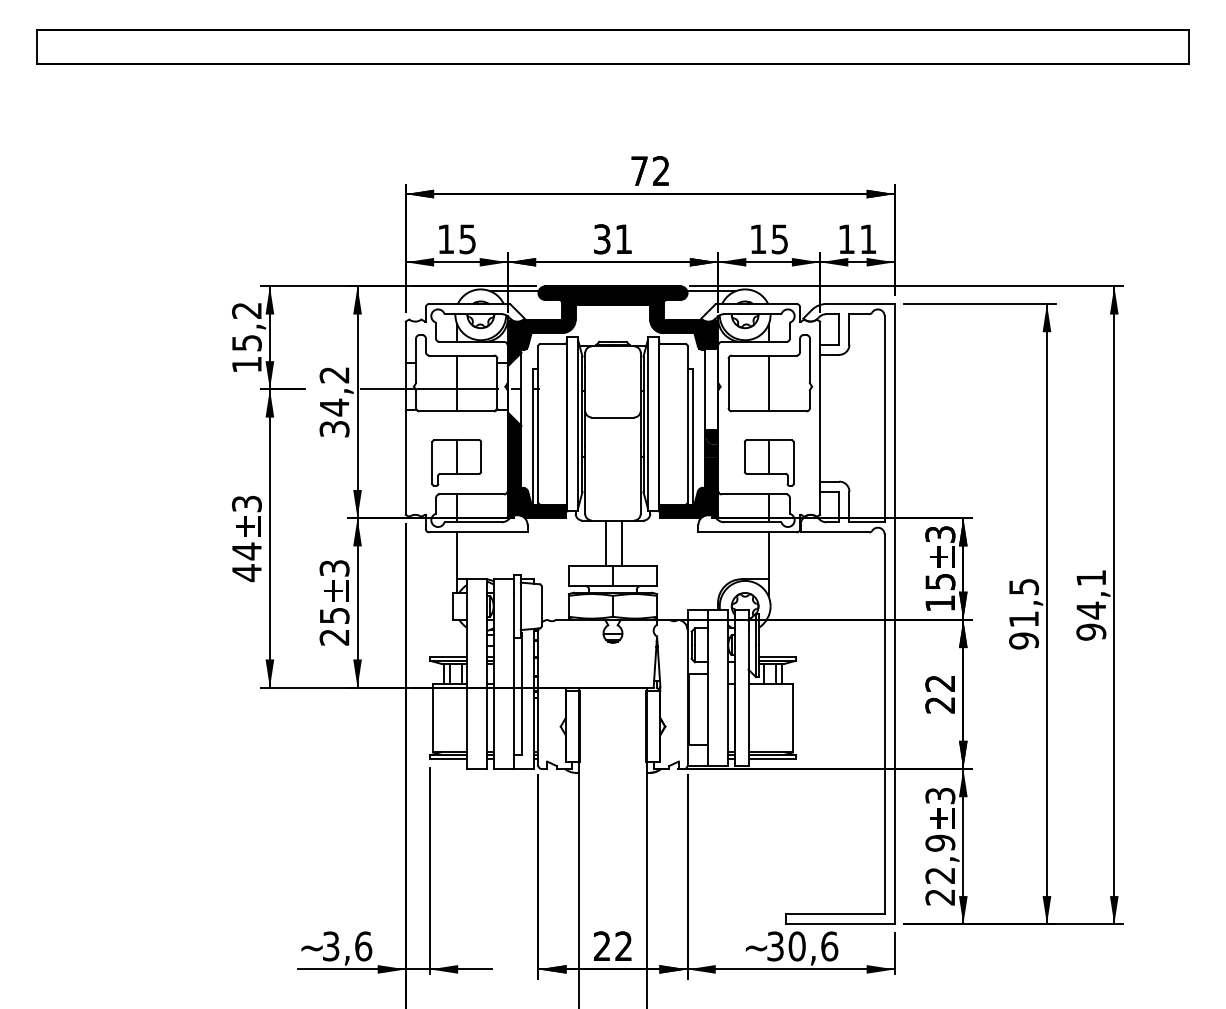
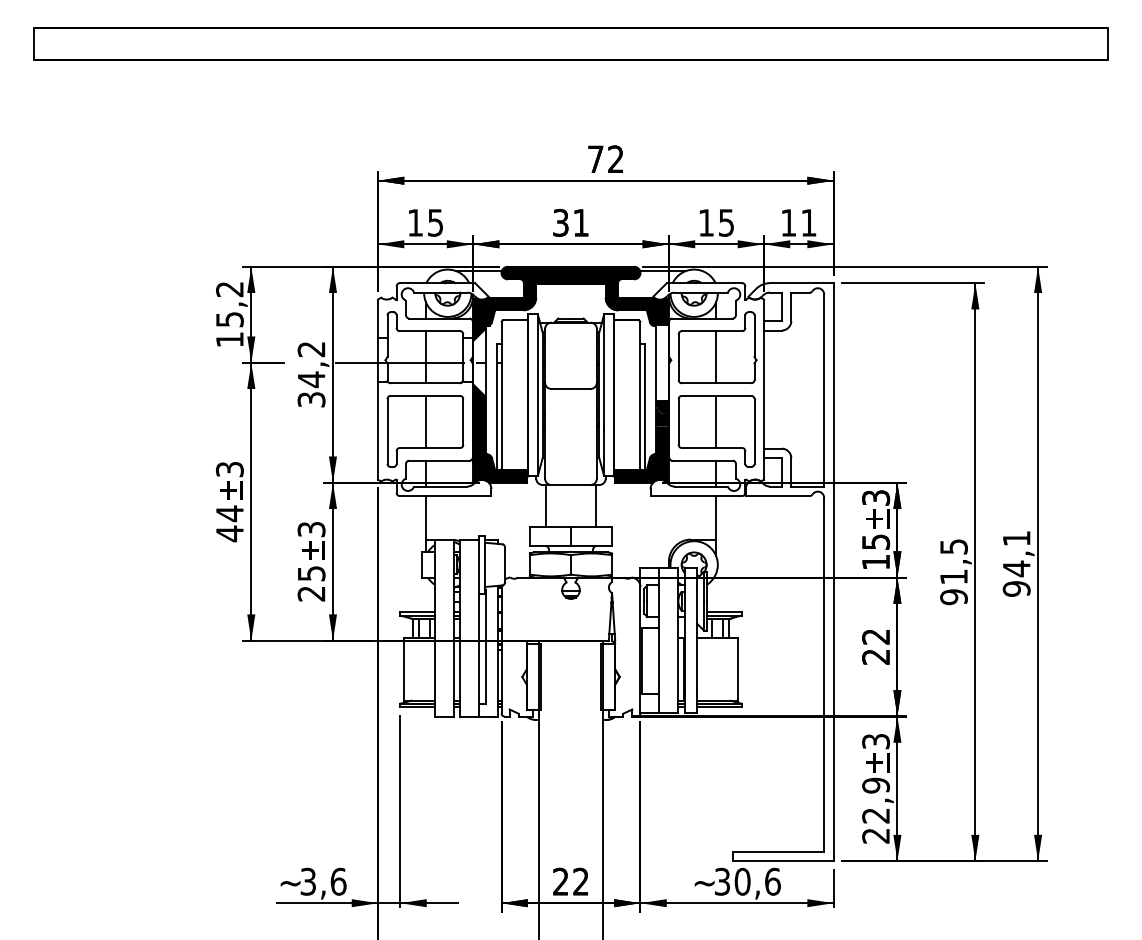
part: (456, 462) -> (425, 430), size x1.67
part: (768, 462) -> (715, 430), size x1.67
line: (606, 542) -> (596, 505), moved
line: (621, 542) -> (545, 505), moved

